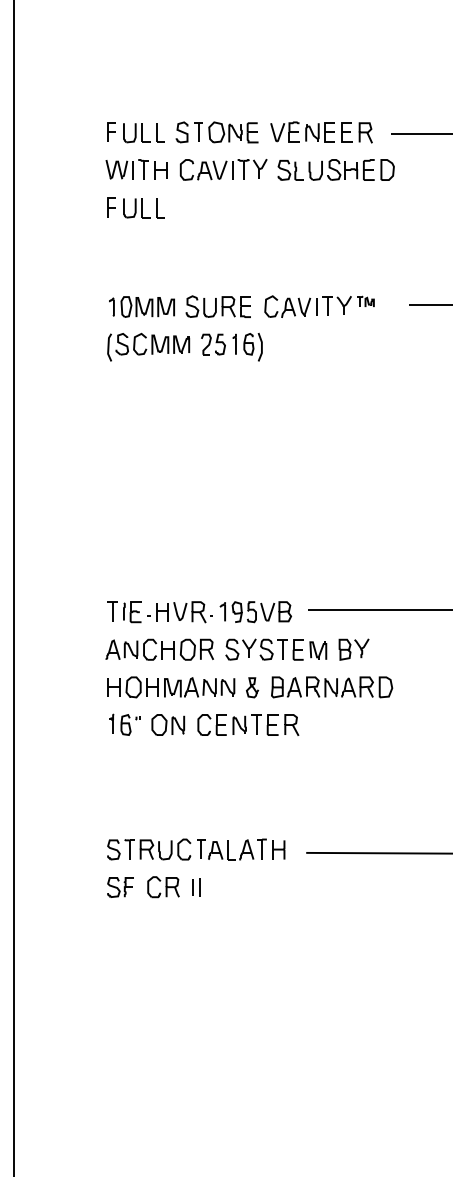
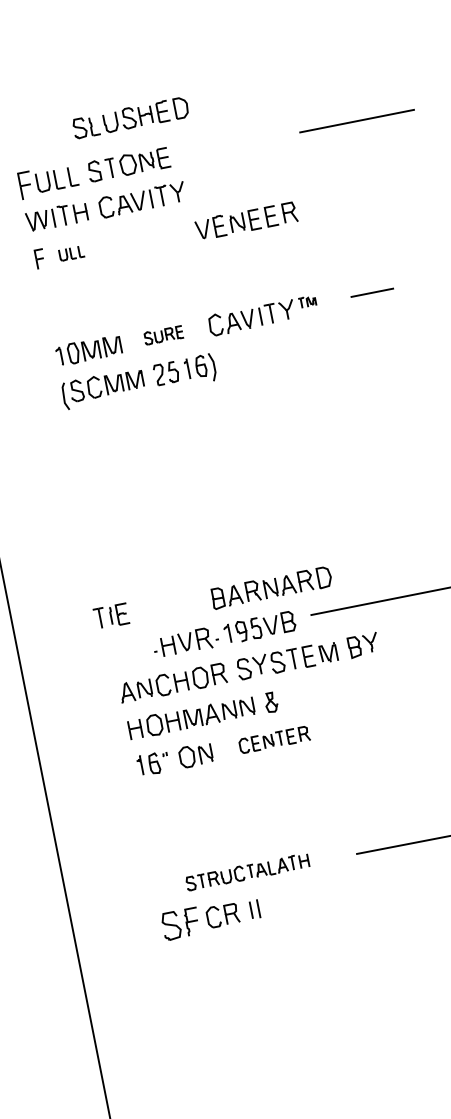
part: (111, 131) -> (24, 184), size x1.4
part: (321, 132) -> (246, 220), moved
part: (335, 169) -> (130, 117), moved
part: (143, 208) -> (71, 253), size x0.6
part: (217, 306) -> (162, 335), size x0.6
part: (124, 612) -> (111, 616), moved
part: (332, 687) -> (272, 587), moved
part: (248, 724) -> (274, 739), size x0.7
part: (196, 849) -> (247, 872), size x0.7
part: (120, 887) -> (180, 924), size x1.4

